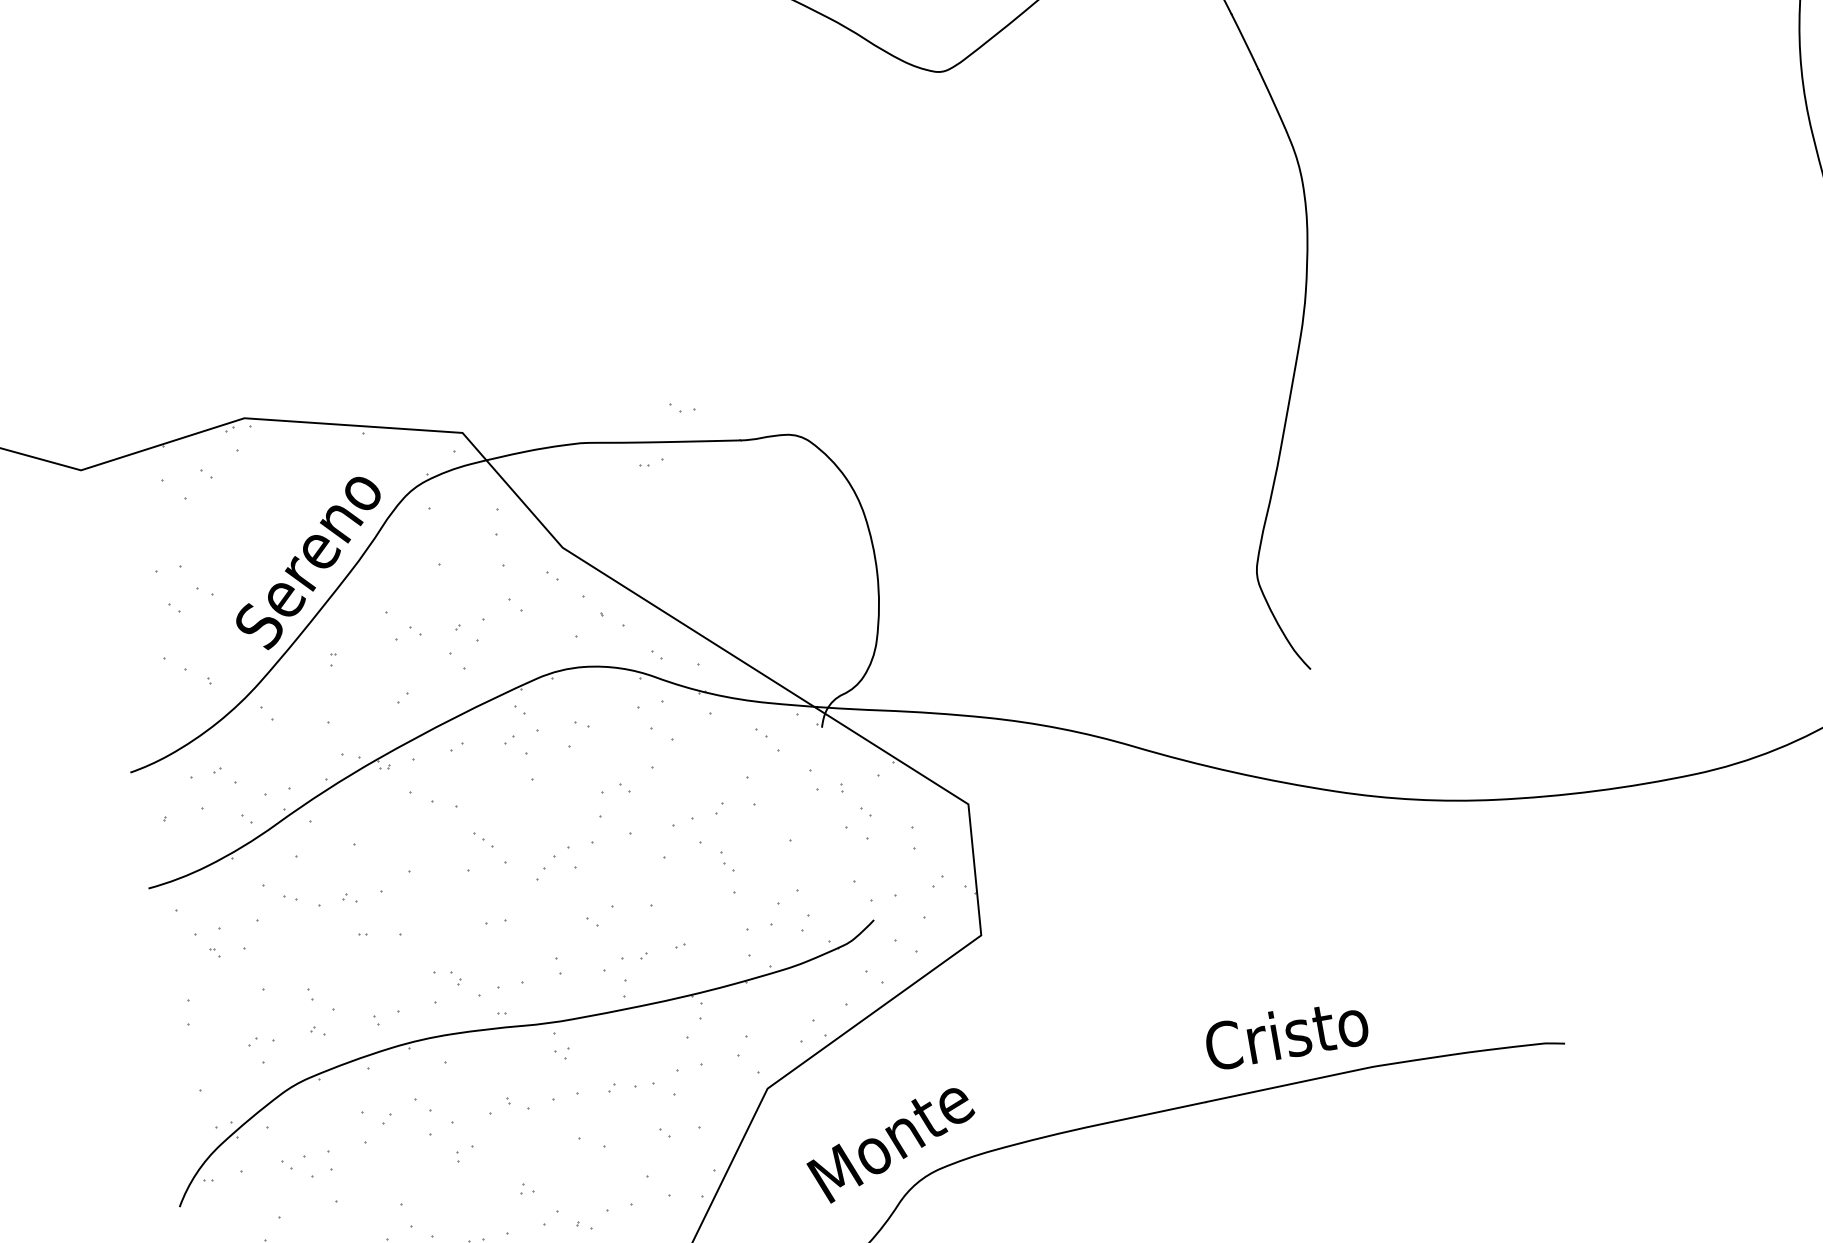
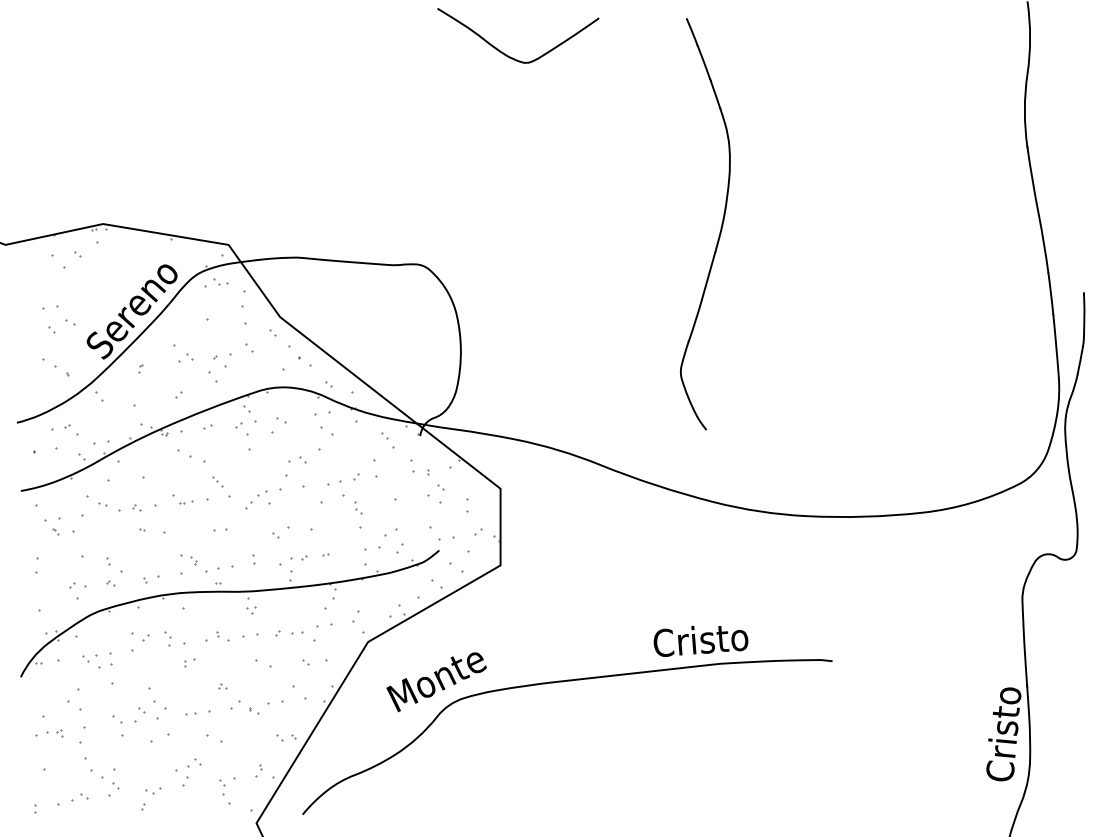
part: (682, 407) -> (220, 281), moved
part: (651, 463) -> (186, 502), moved
text: (1286, 1035) -> (700, 640), moved
part: (424, 1116) -> (167, 638), size x0.62

